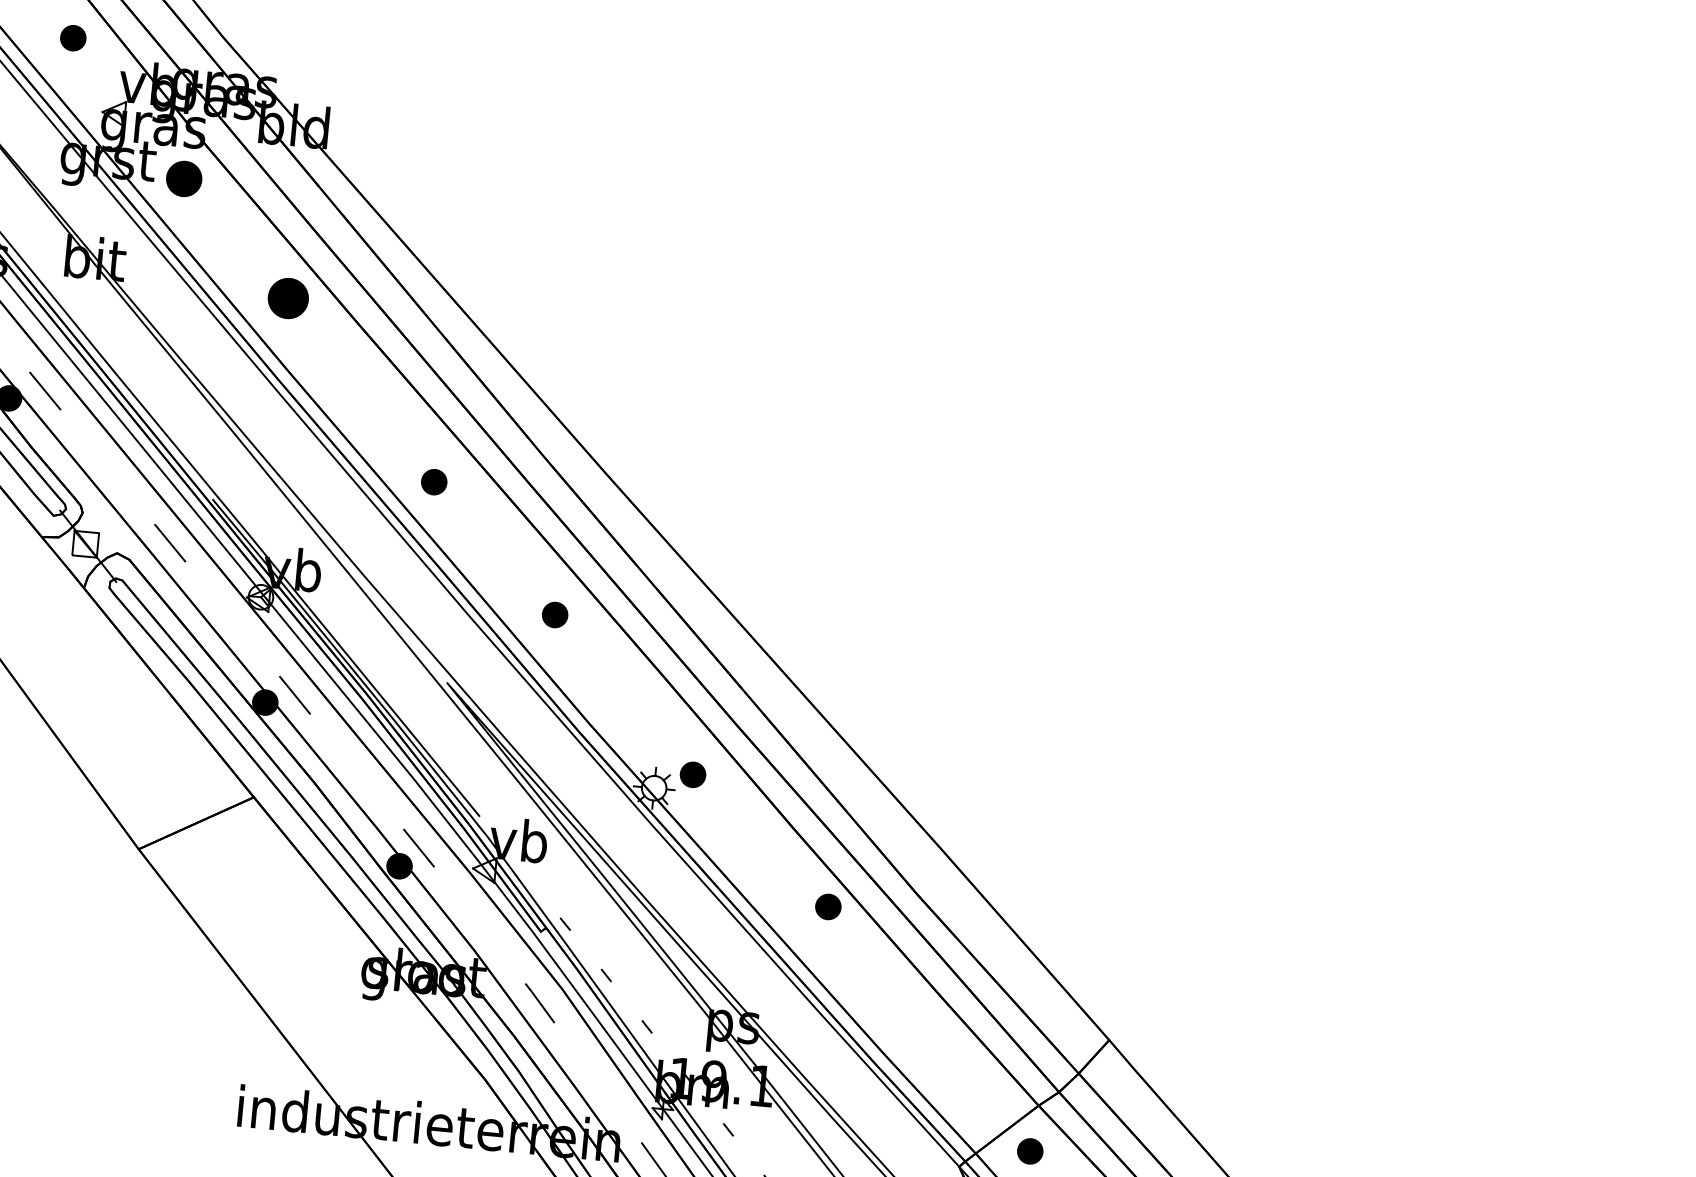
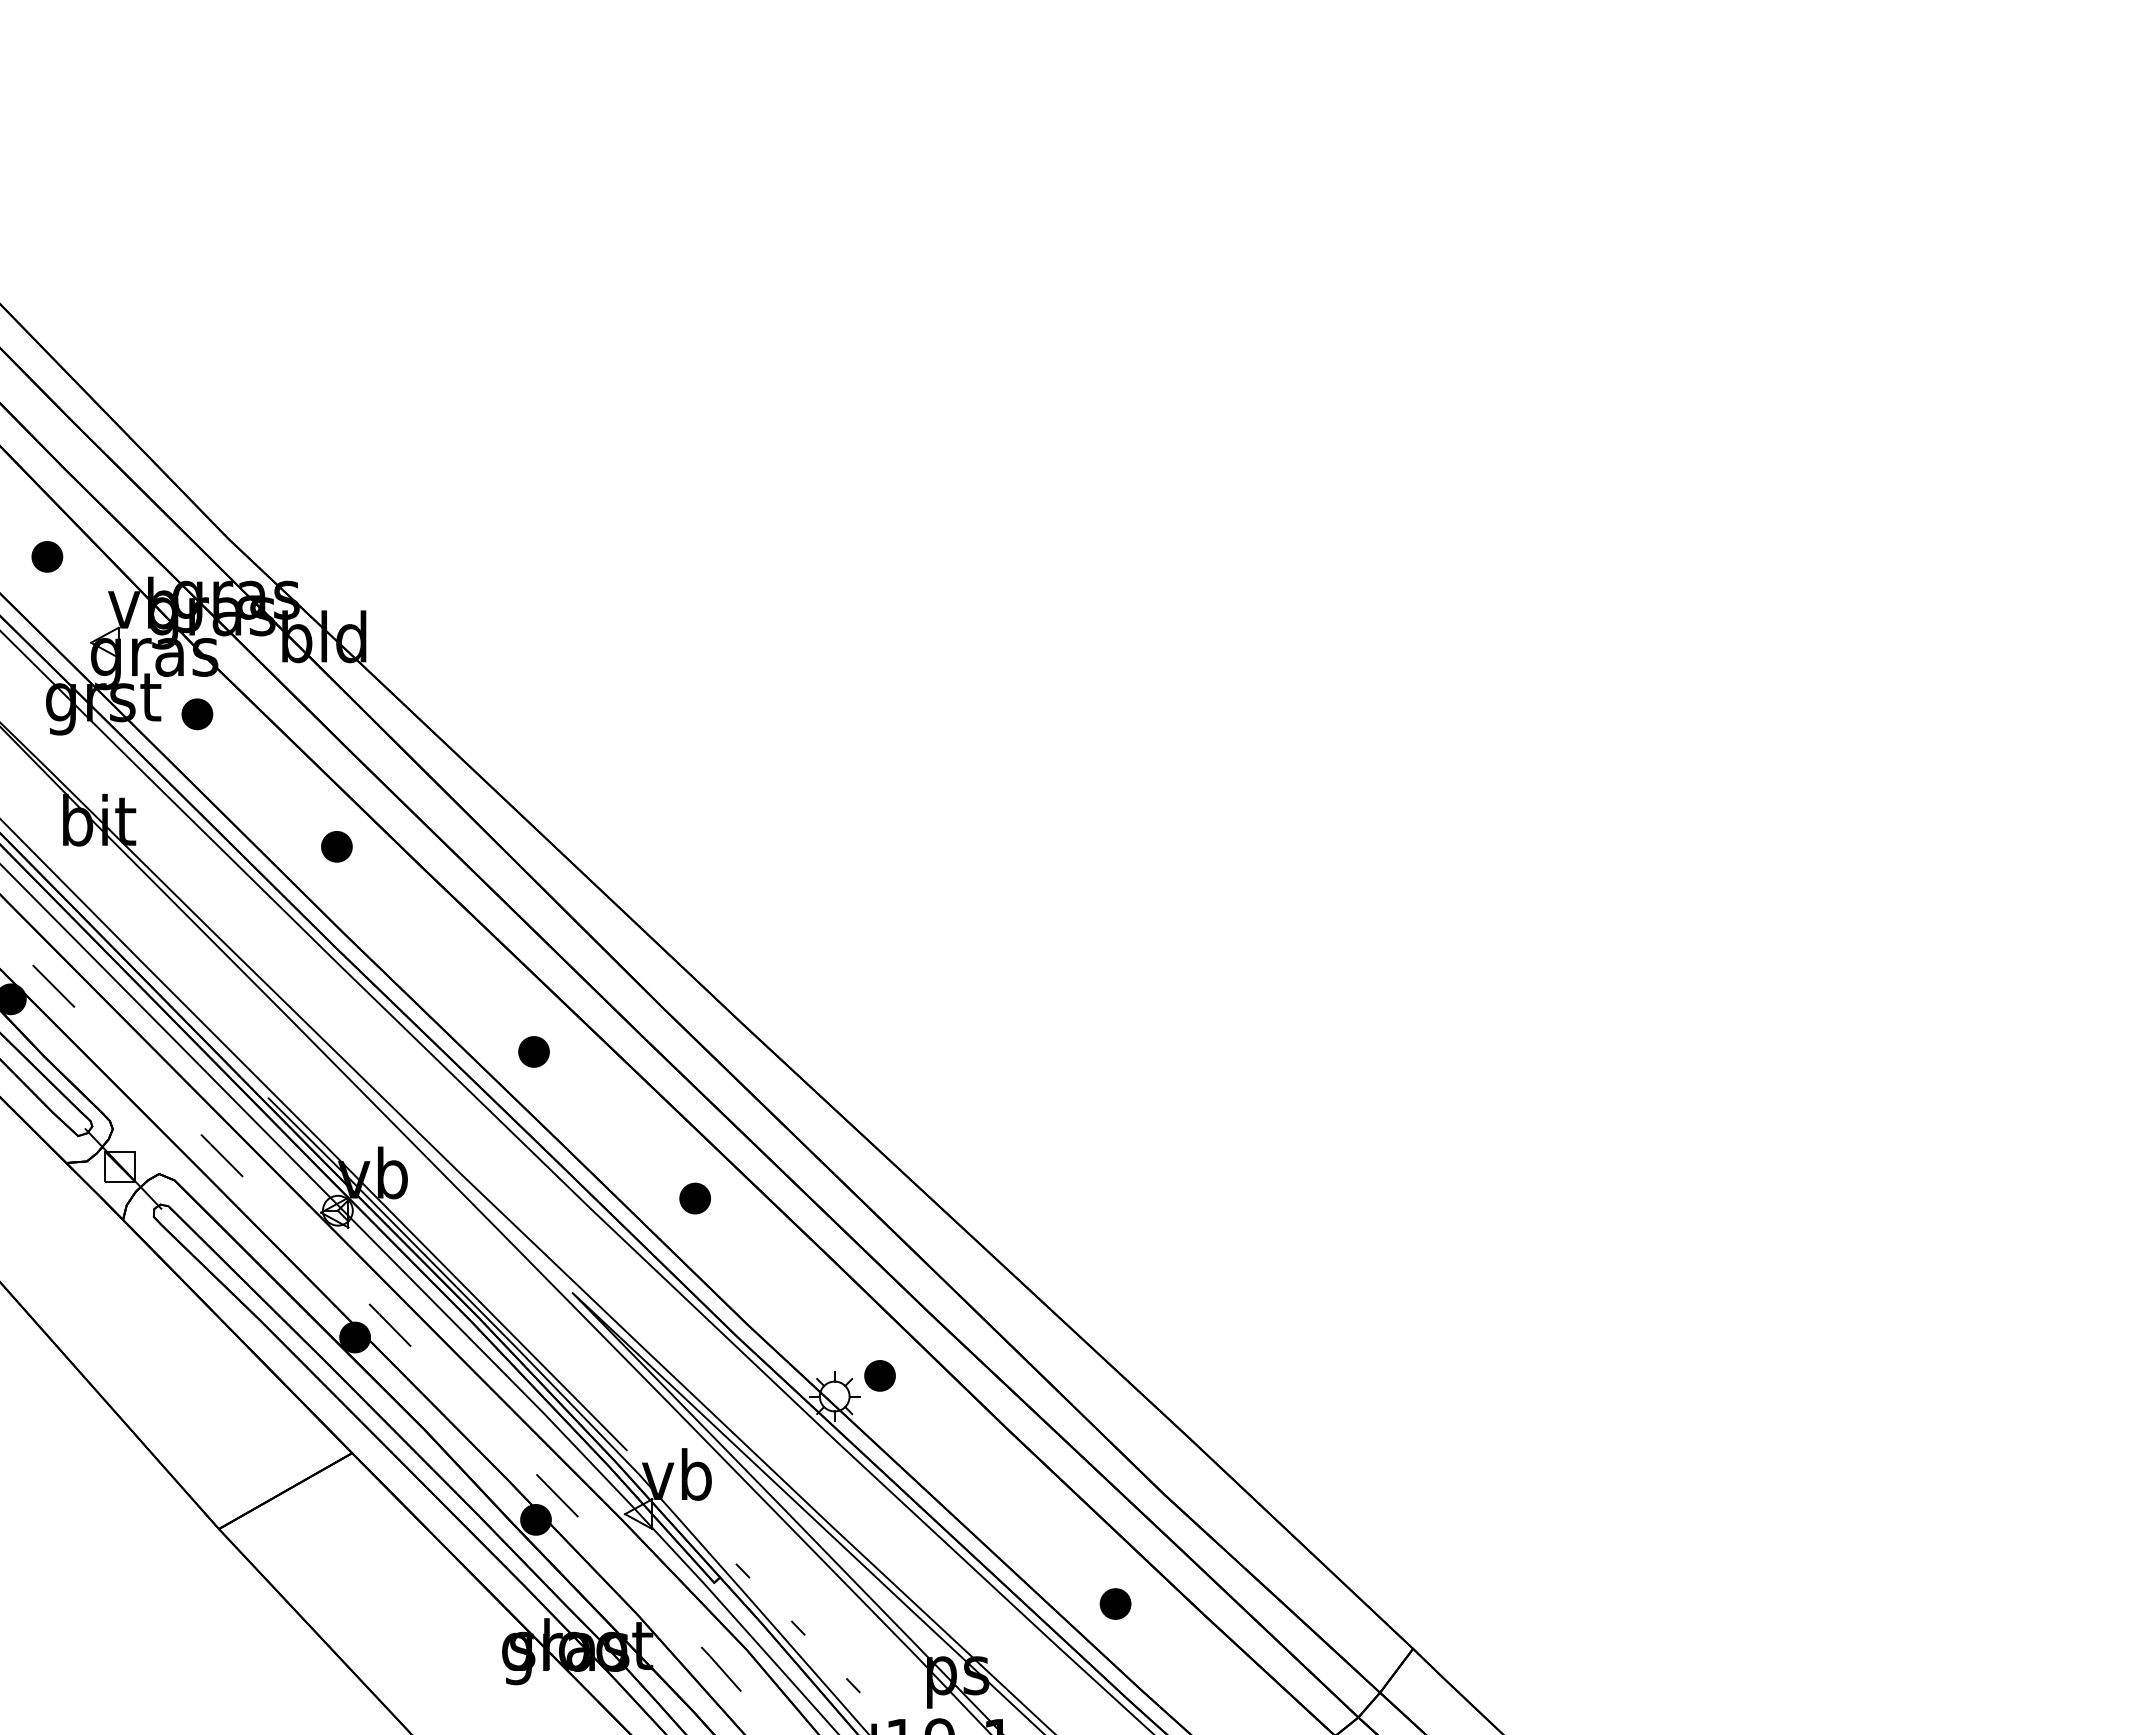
part: (184, 179) -> (197, 714), size x0.71
part: (288, 298) -> (336, 846), size x0.62
part: (828, 906) -> (1115, 1603), moved

